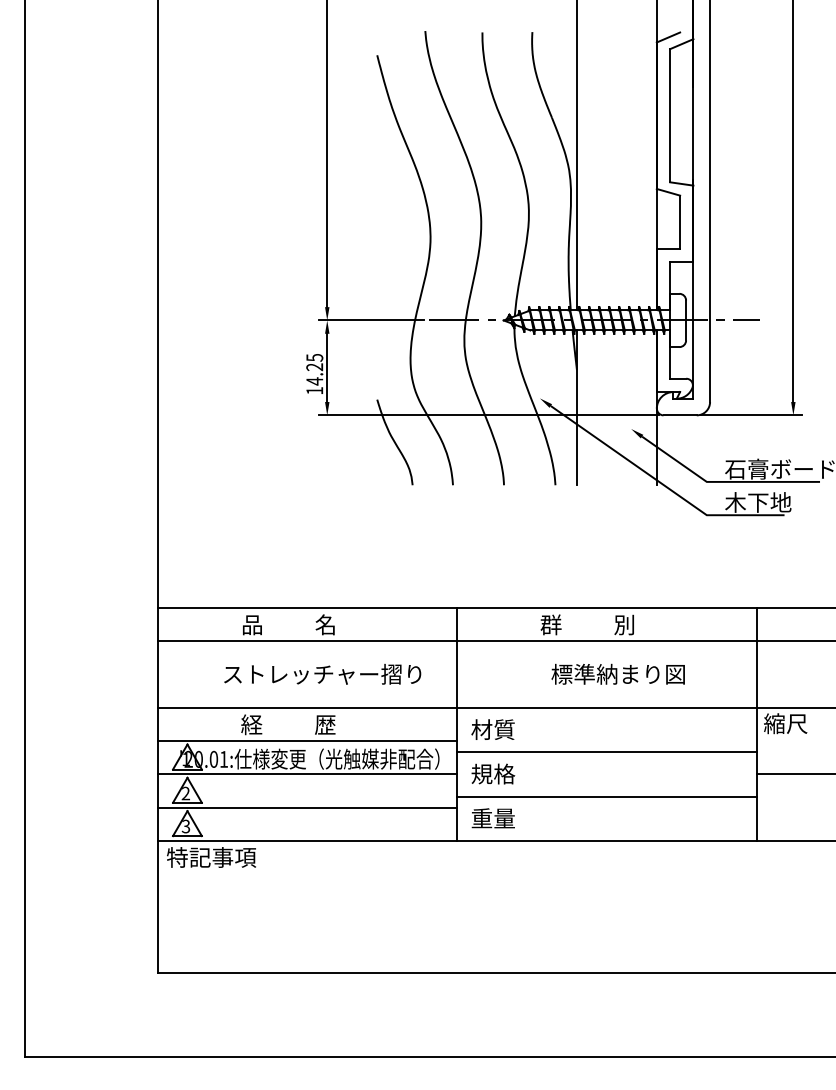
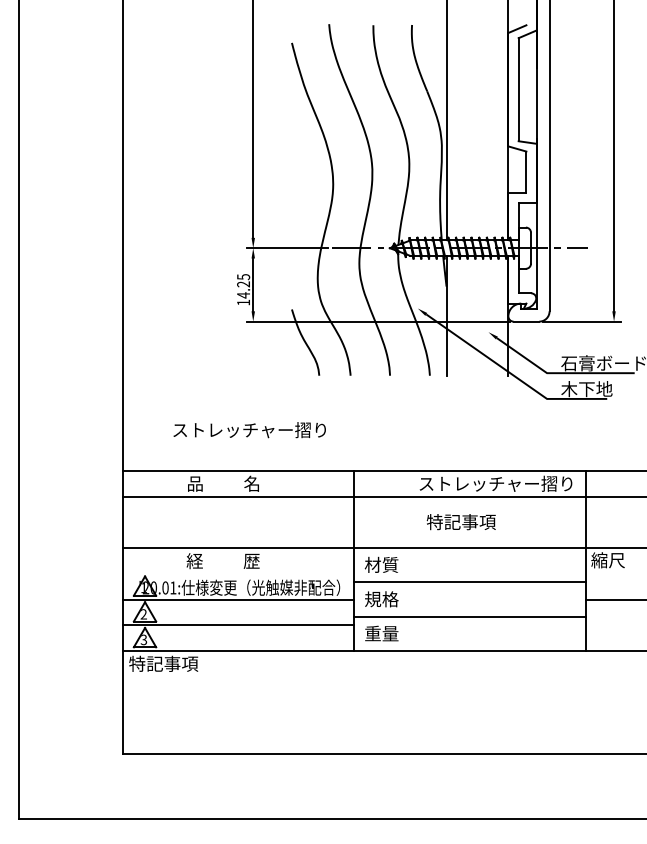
text: (640, 624) -> (495, 483), 群          別 -> ストレッチャー摺り
text: (322, 674) -> (249, 430), moved
text: (618, 674) -> (478, 522), 標準納まり図 -> 特記事項
line: (306, 740) -> (237, 573), removed

